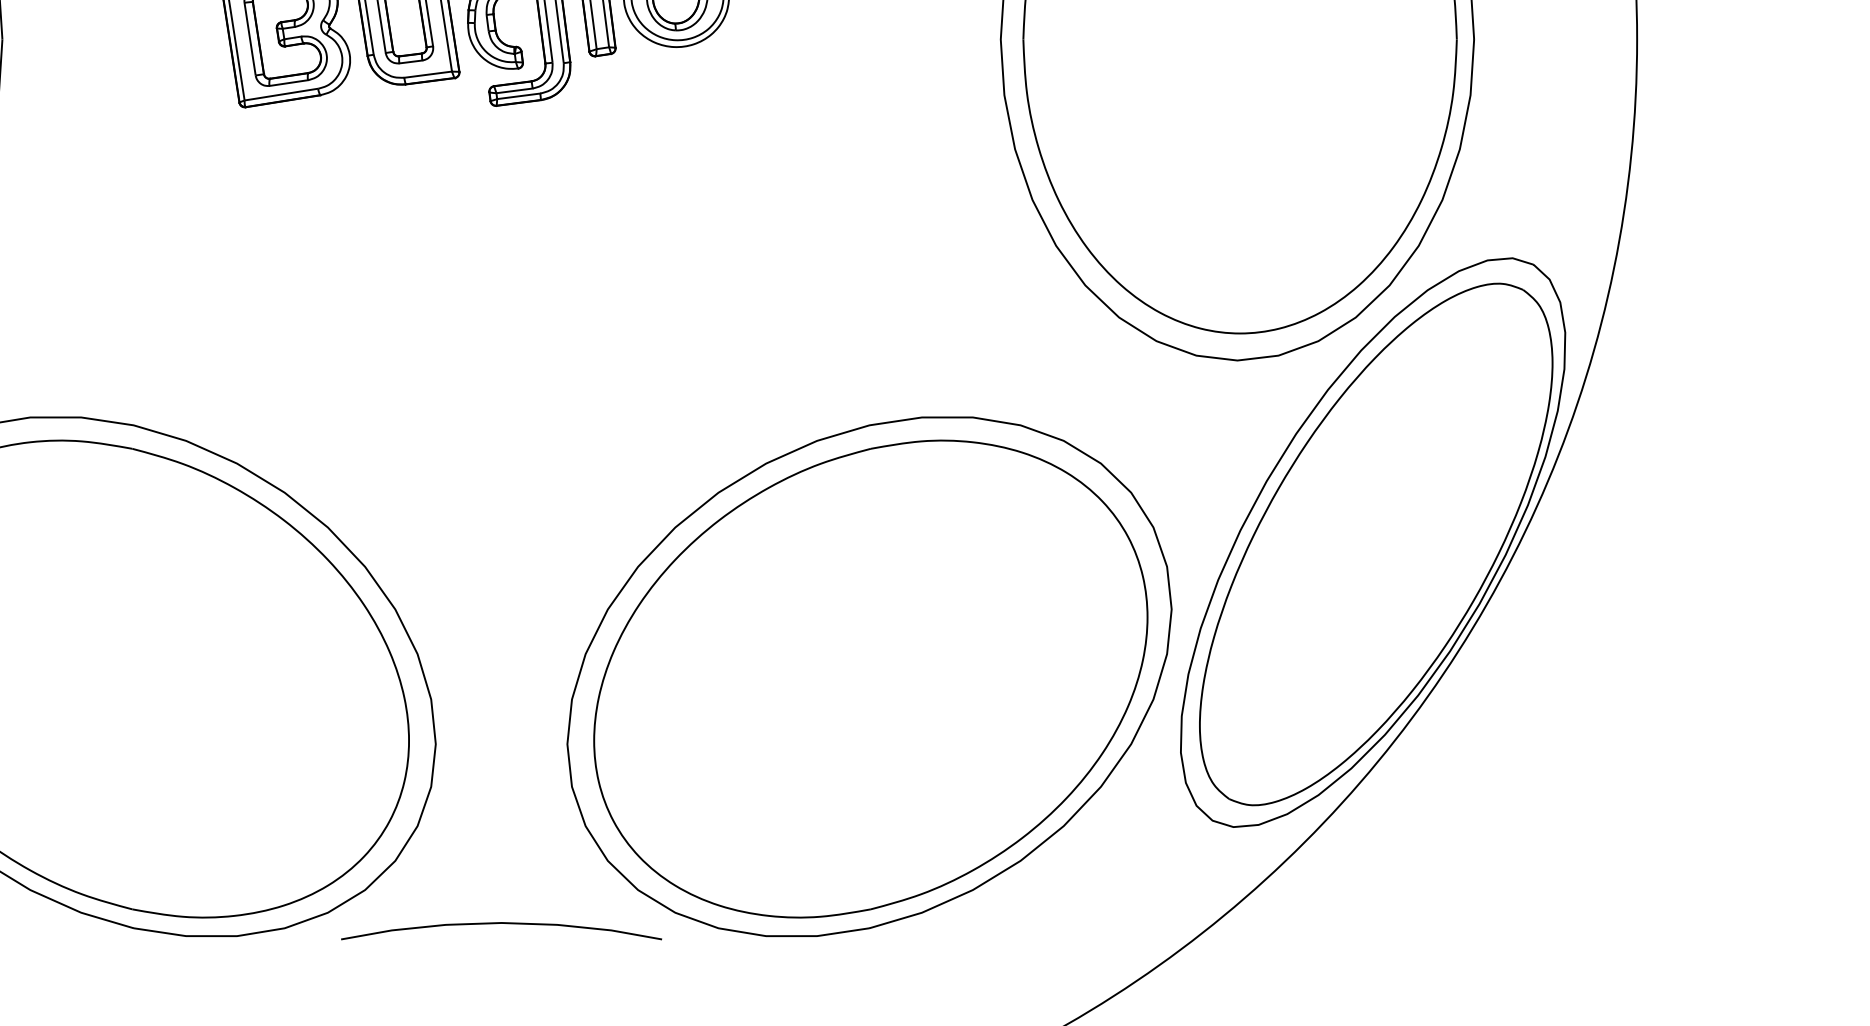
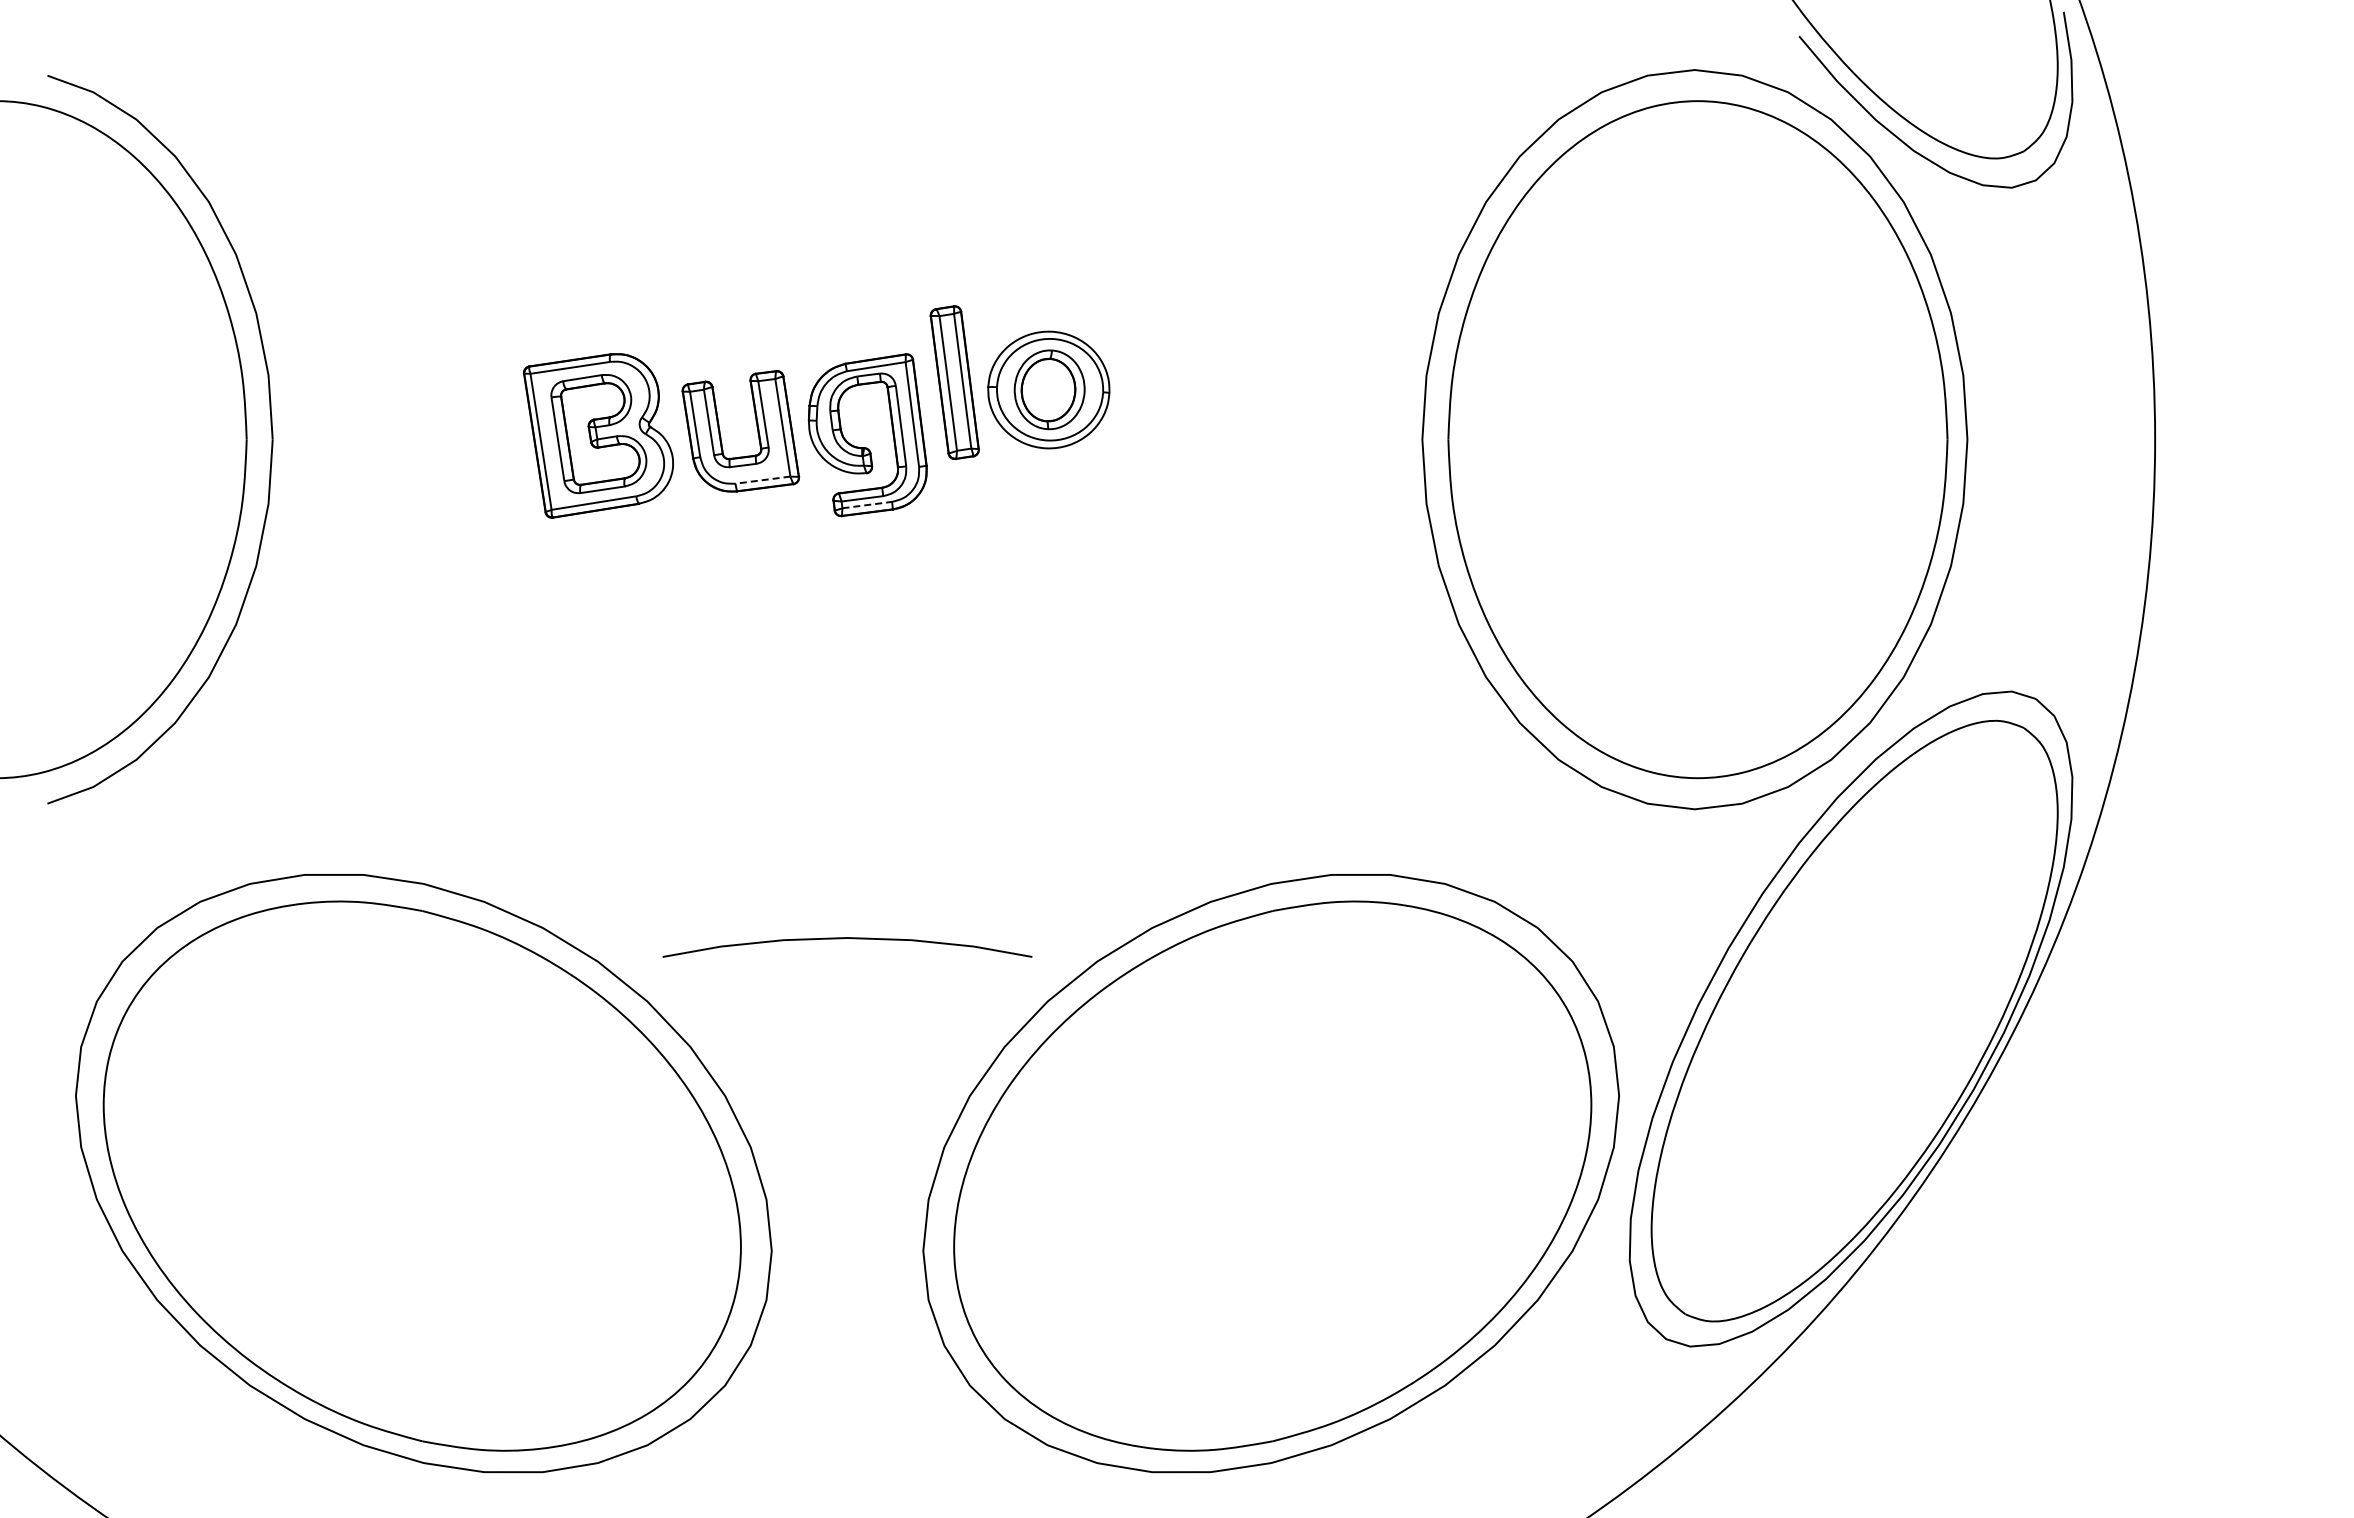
line: (428, 74) -> (763, 480), solid -> dashed
line: (518, 96) -> (867, 505), solid -> dashed
curve: (501, 923) -> (847, 938), moved

